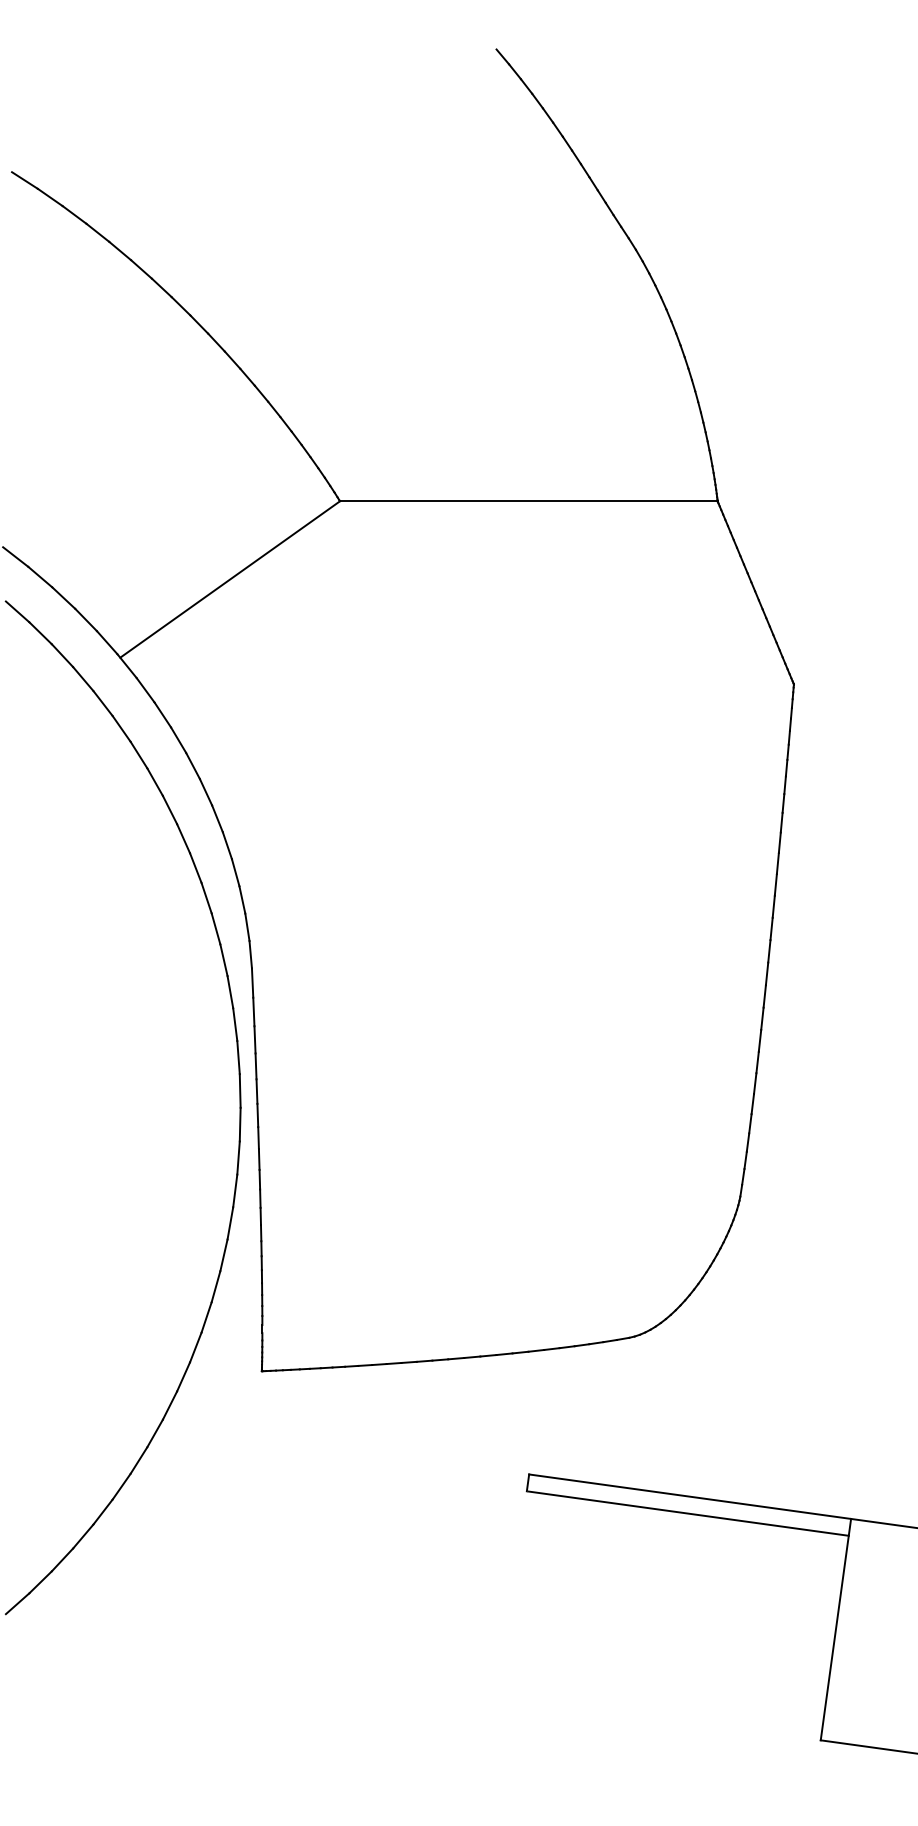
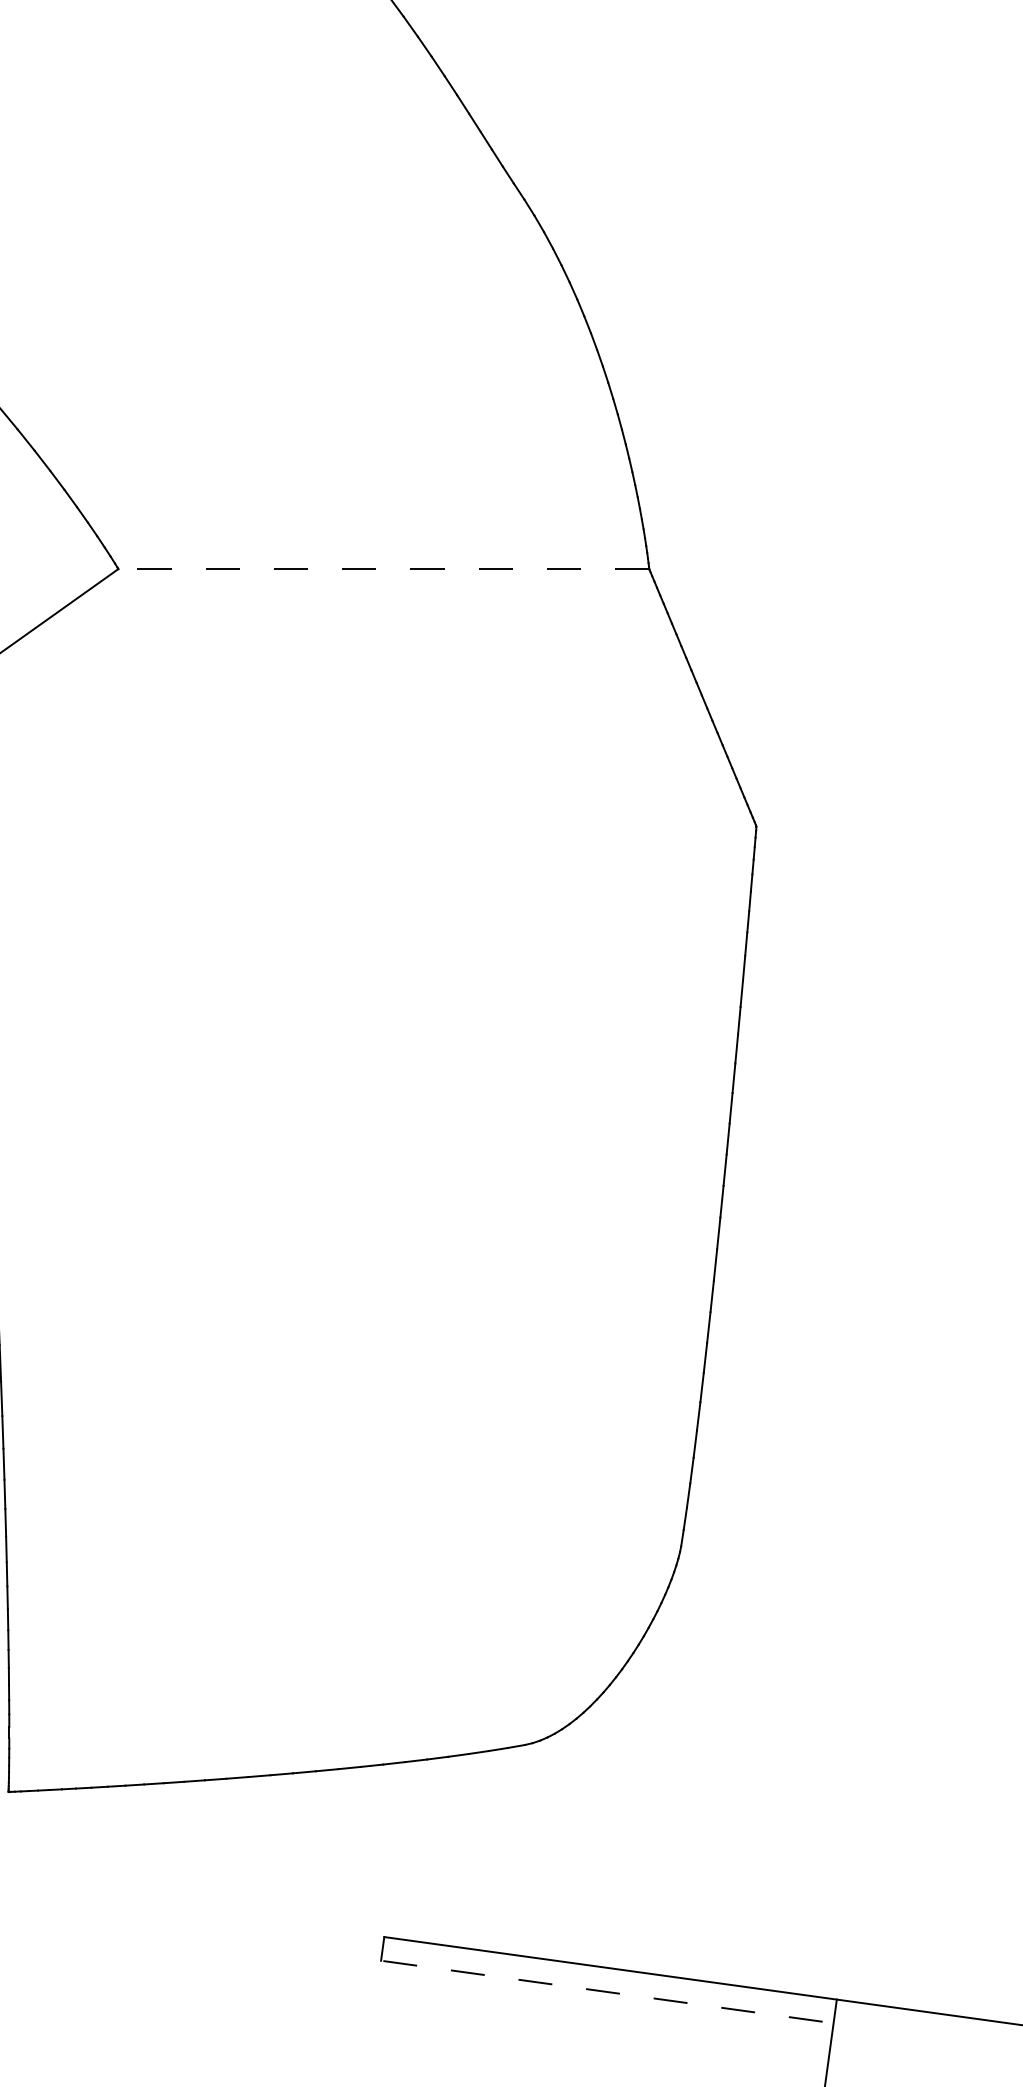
line: (528, 501) -> (383, 569), solid -> dashed
line: (688, 1513) -> (608, 1991), solid -> dashed

